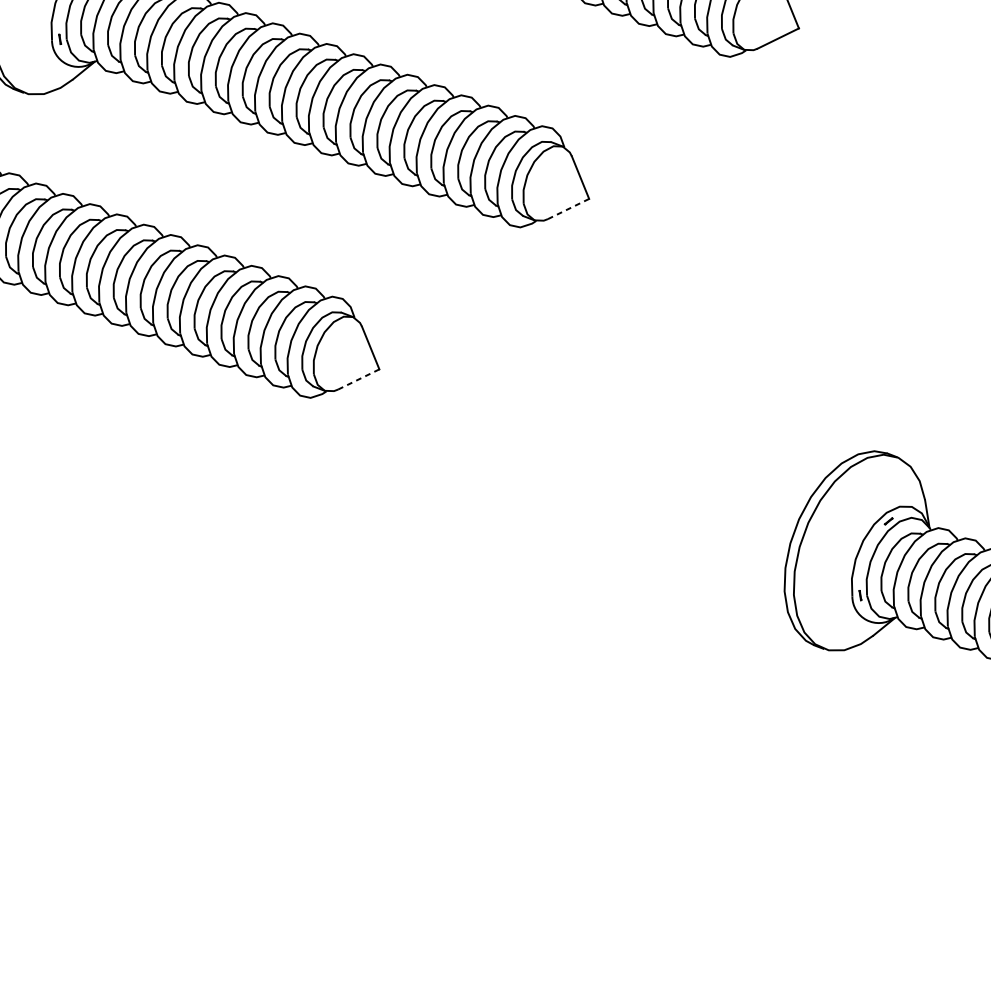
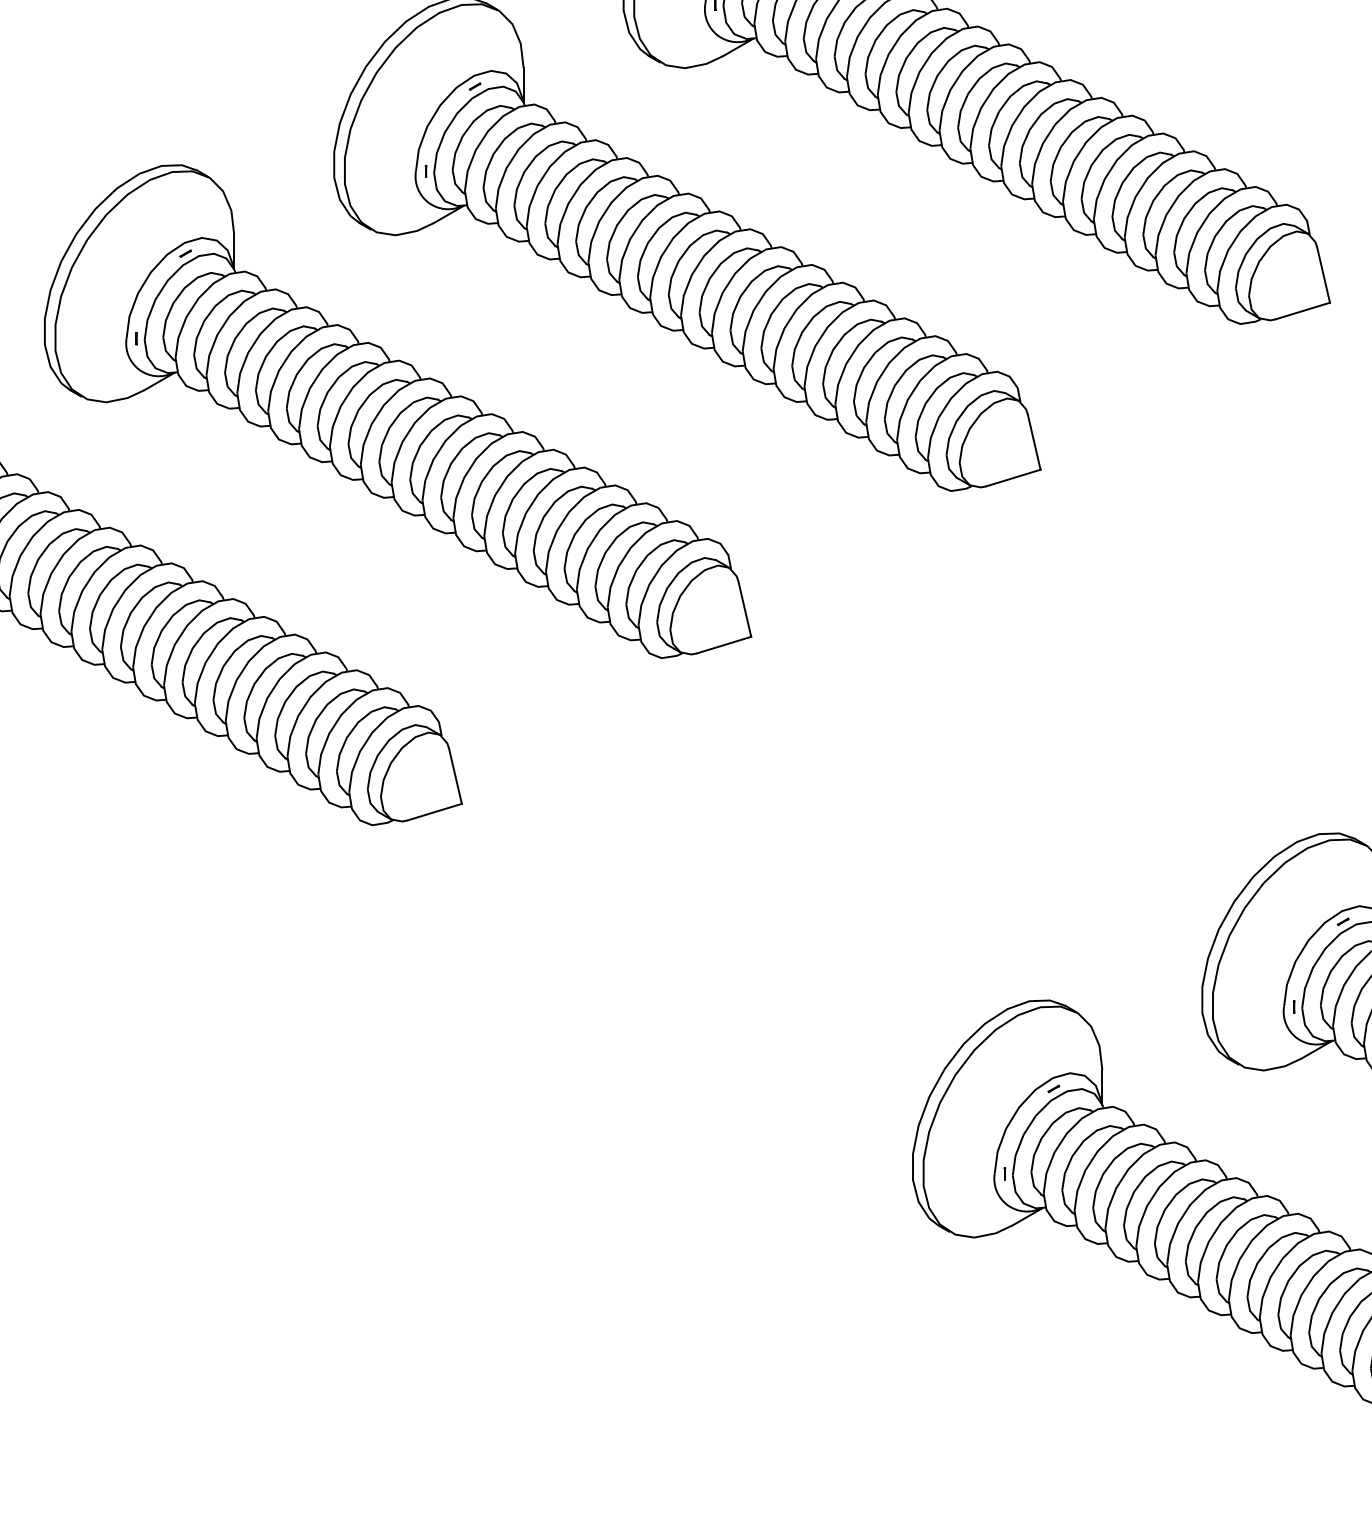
line: (568, 208) -> (724, 644), dashed -> solid
line: (359, 379) -> (435, 812), dashed -> solid

